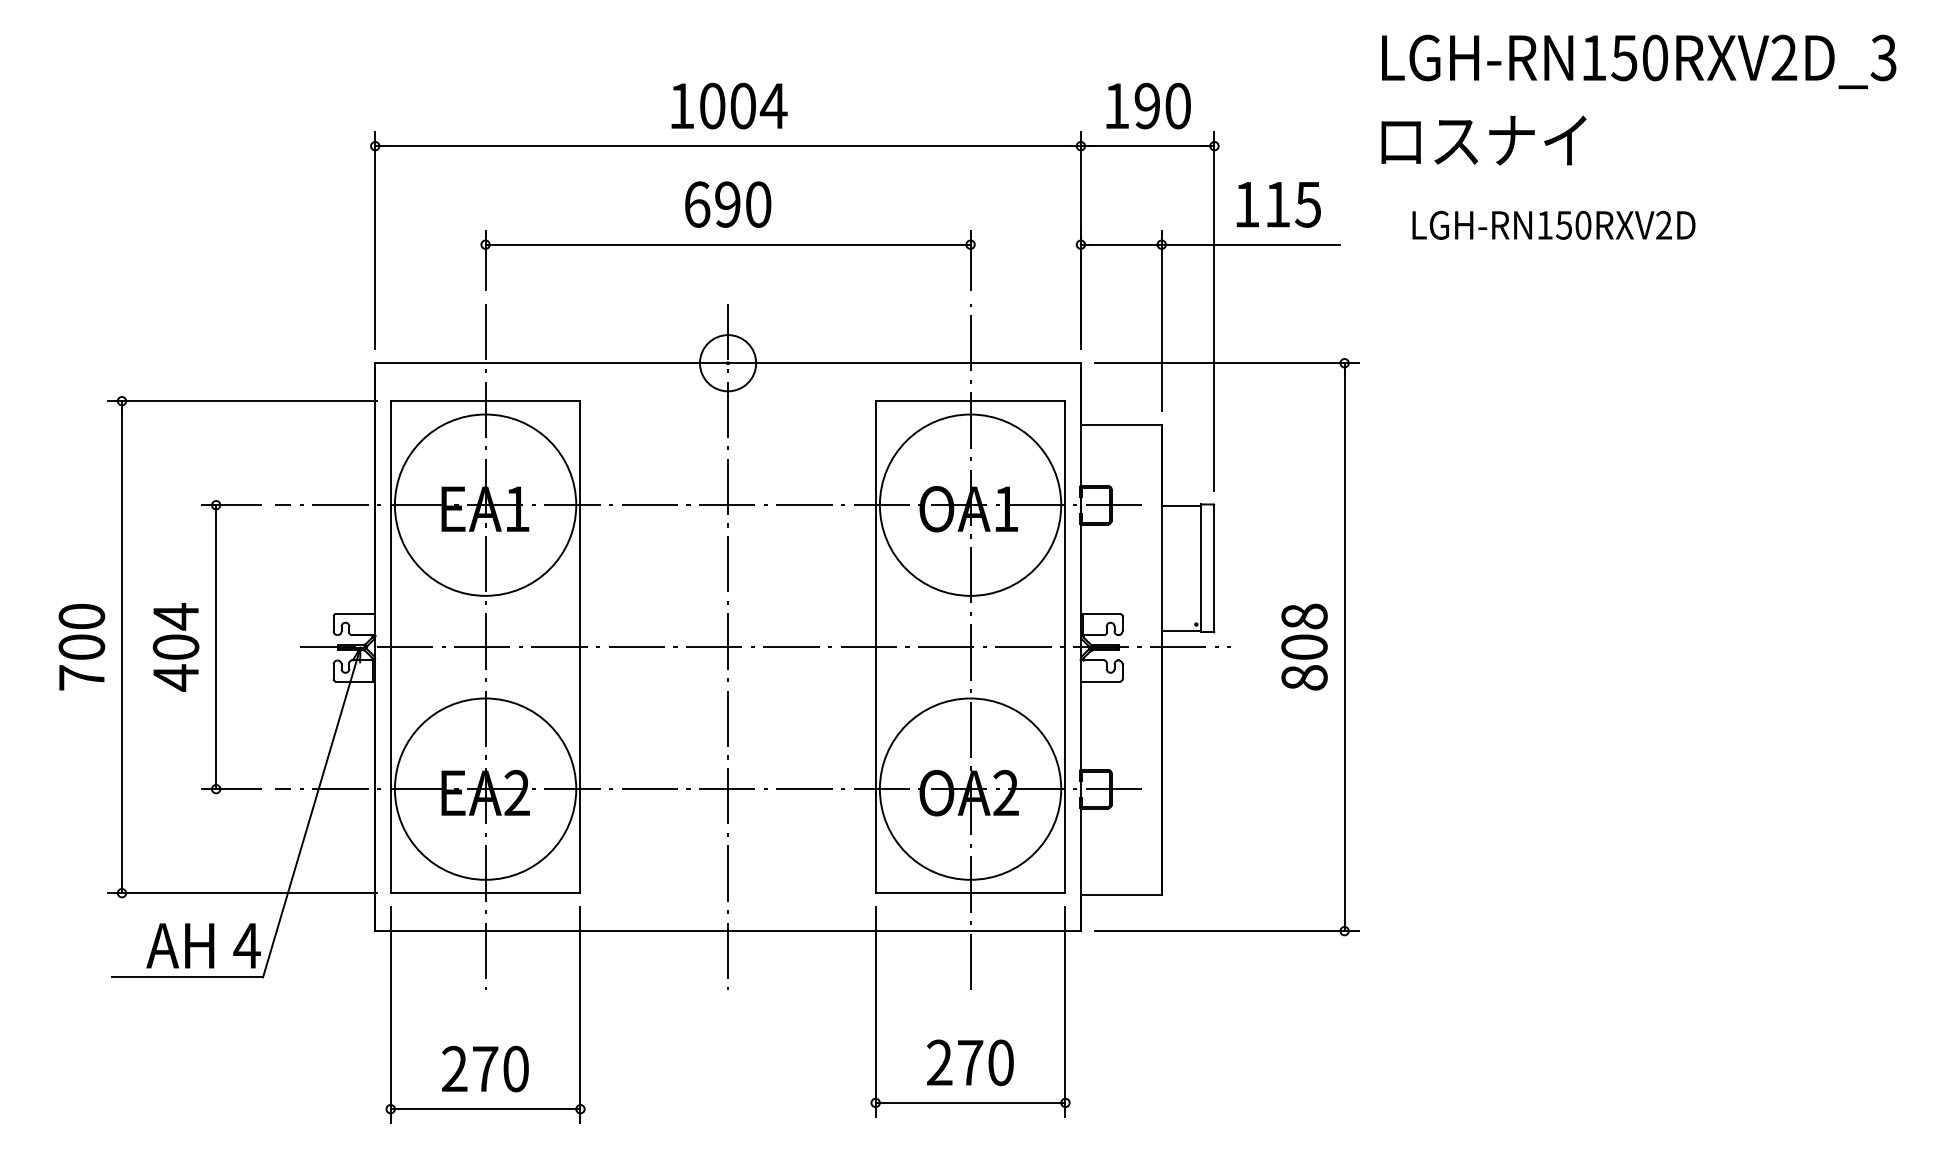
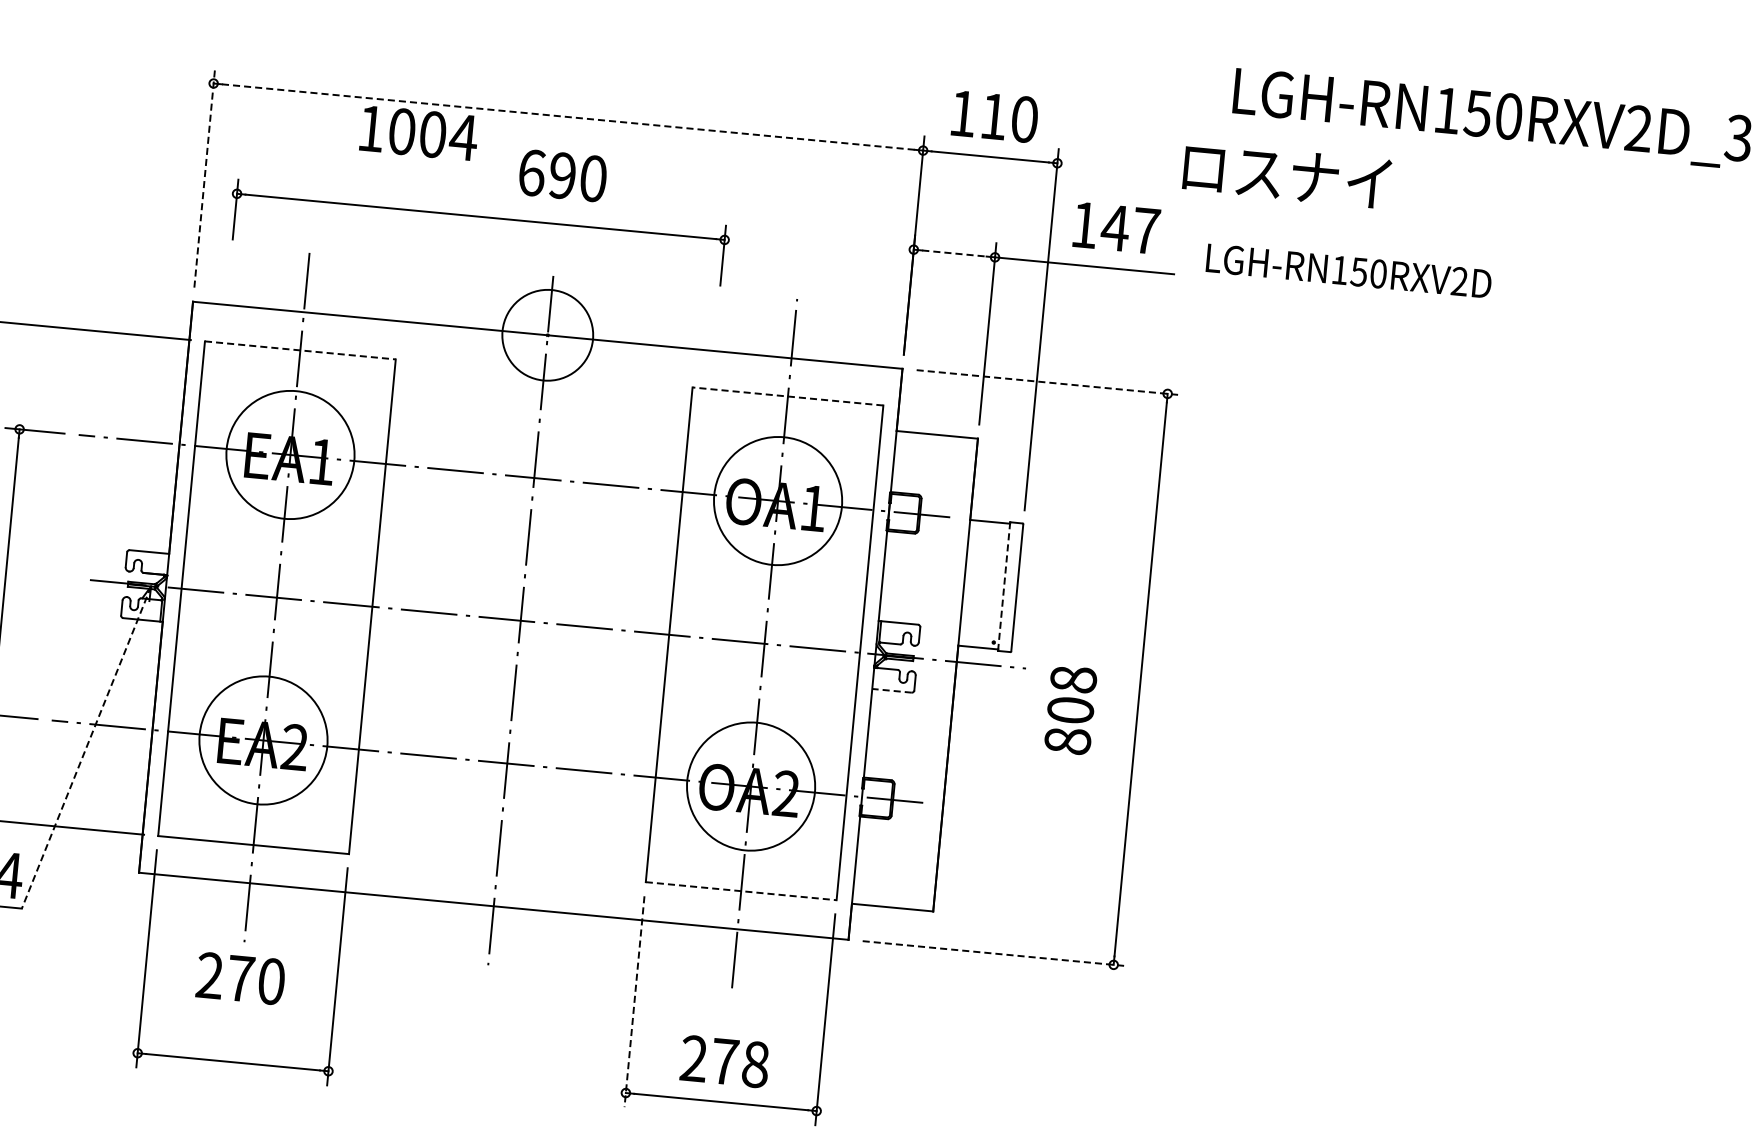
text: (729, 105) -> (419, 132), moved
text: (1146, 105) -> (992, 115), 190 -> 110
text: (1483, 140) -> (1286, 175), moved
line: (727, 146) -> (567, 117), solid -> dashed
text: (1292, 204) -> (1130, 229), 115 -> 147
text: (1553, 224) -> (1348, 270), moved
line: (375, 240) -> (204, 178), solid -> dashed
line: (1121, 244) -> (954, 253), solid -> dashed
part: (727, 245) -> (480, 217), moved
circle: (727, 363) -> (547, 335), size x1.6
line: (1226, 363) -> (1048, 382), solid -> dashed
line: (485, 401) -> (300, 350), solid -> dashed
line: (970, 401) -> (787, 396), solid -> dashed
circle: (485, 504) -> (290, 454), size x0.7
circle: (970, 504) -> (778, 500), size x0.7
line: (1201, 568) -> (1004, 586), solid -> dashed
text: (1304, 646) -> (1070, 709), moved
line: (1100, 681) -> (891, 690), solid -> dashed
circle: (485, 788) -> (263, 739), size x0.7
circle: (970, 788) -> (751, 785), size x0.7
line: (311, 812) -> (86, 747), solid -> dashed
line: (970, 893) -> (741, 891), solid -> dashed
line: (1226, 931) -> (994, 954), solid -> dashed
line: (875, 1012) -> (634, 1002), solid -> dashed
text: (1000, 1062) -> (755, 1064), 270 -> 278
text: (485, 1068) -> (240, 978), moved

